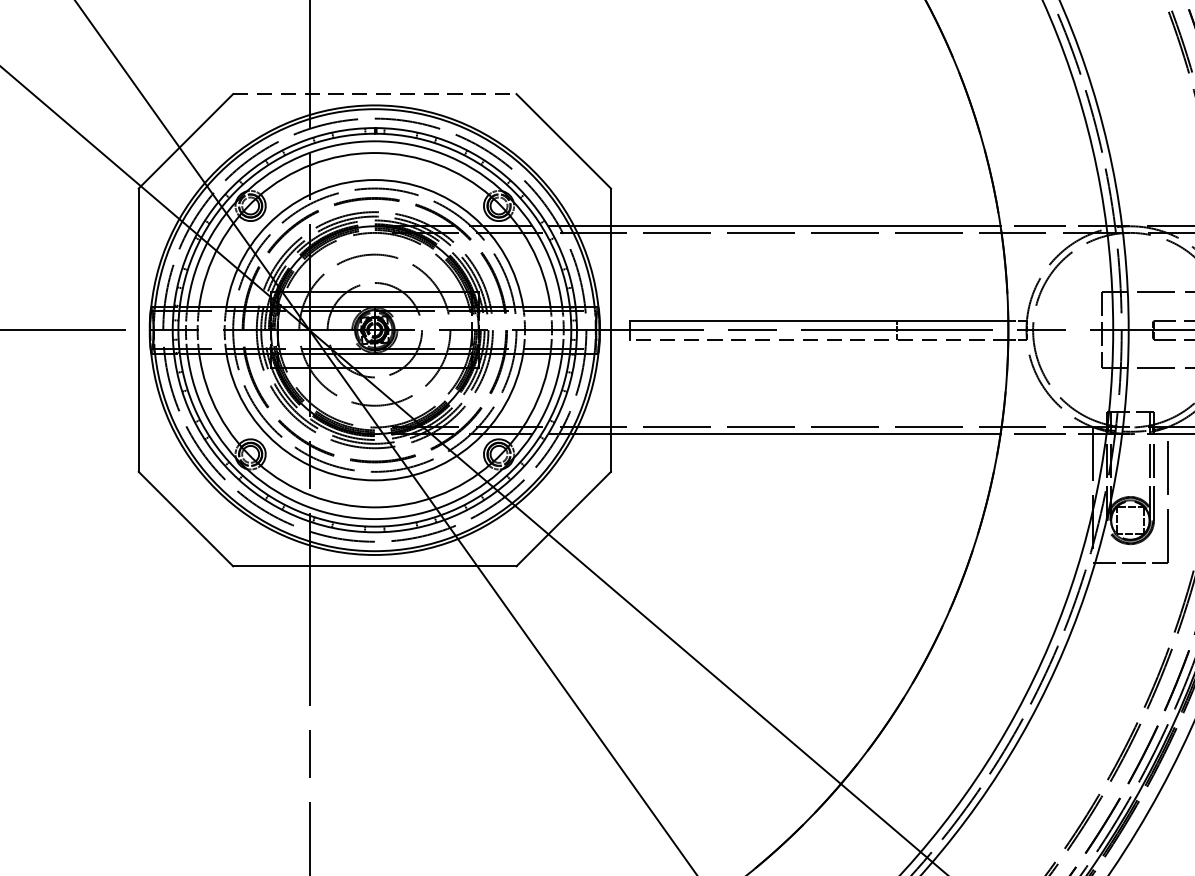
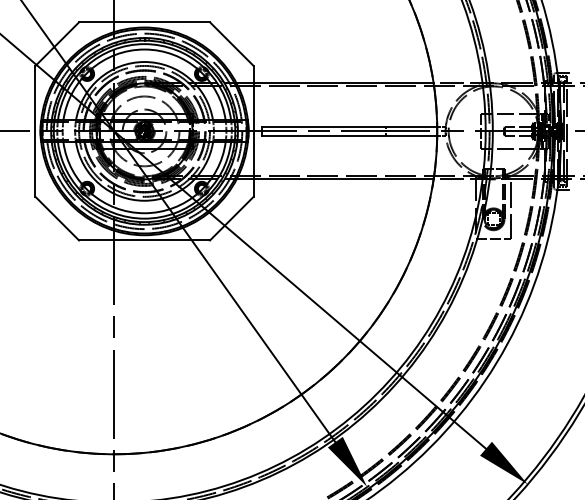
line: (376, 94) -> (145, 22), dashed -> solid
line: (818, 339) -> (349, 135), dashed -> solid

